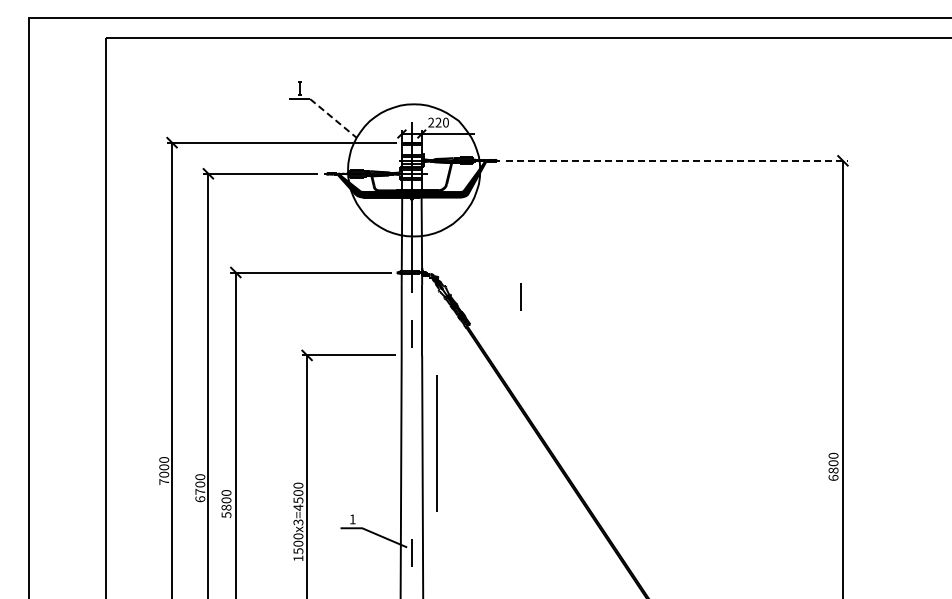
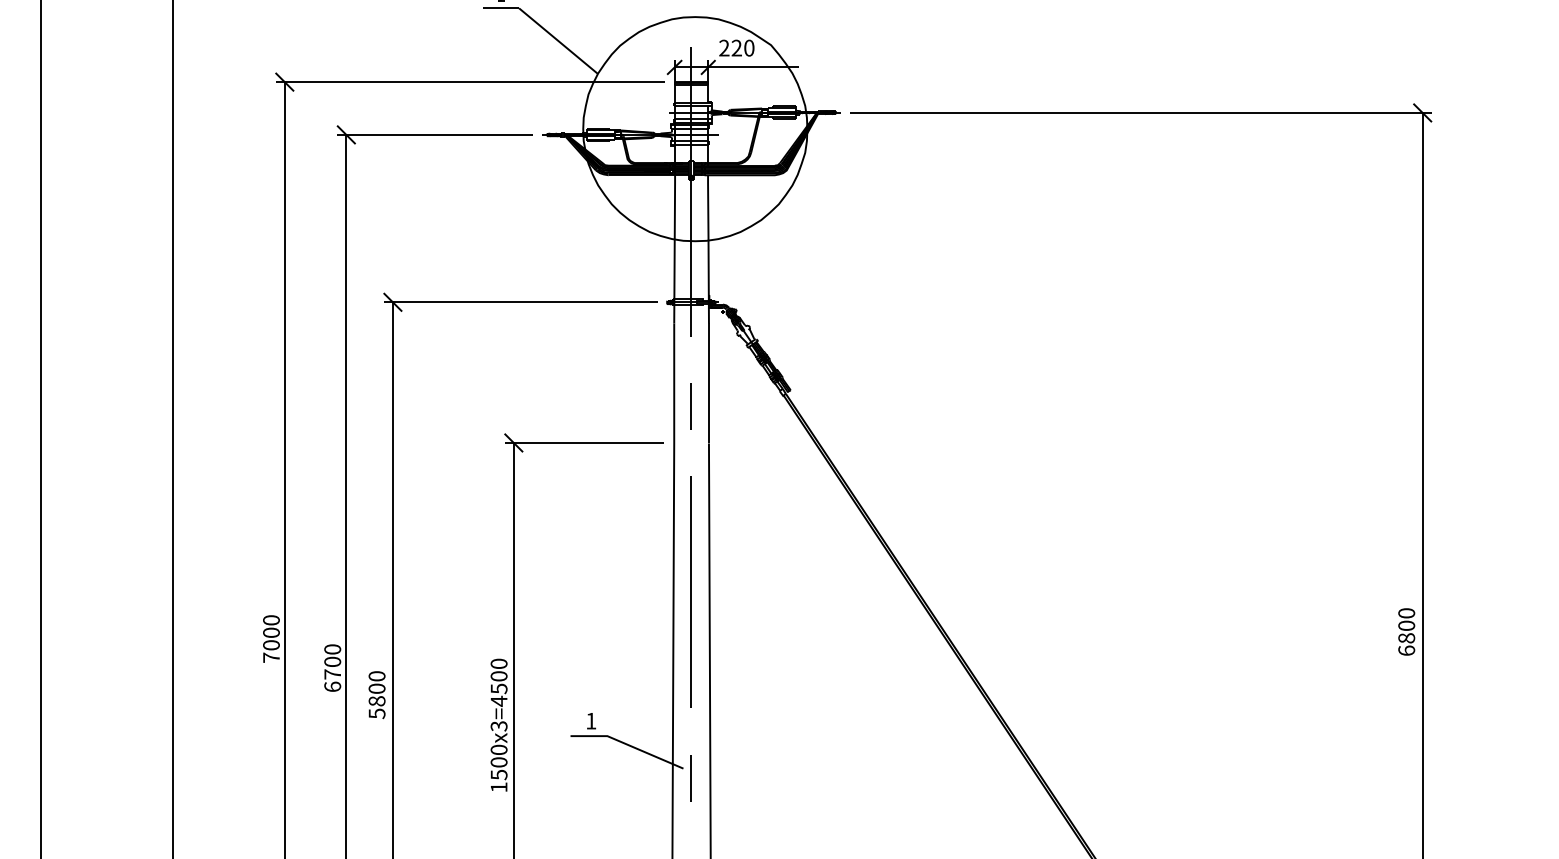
line: (333, 118) -> (558, 41), dashed -> solid
line: (677, 160) -> (1142, 112), dashed -> solid
line: (520, 296) -> (875, 343), removed
line: (436, 443) -> (690, 592), moved

